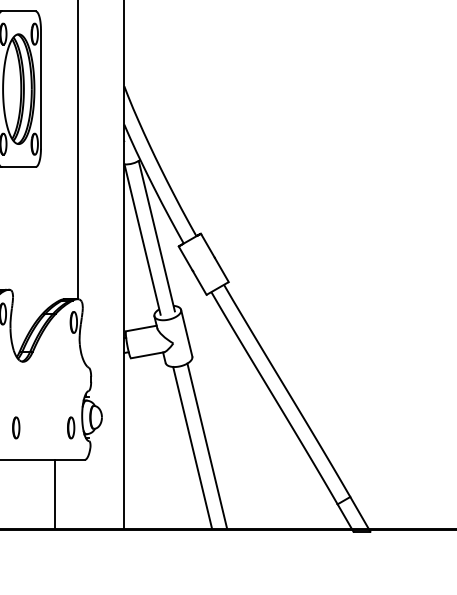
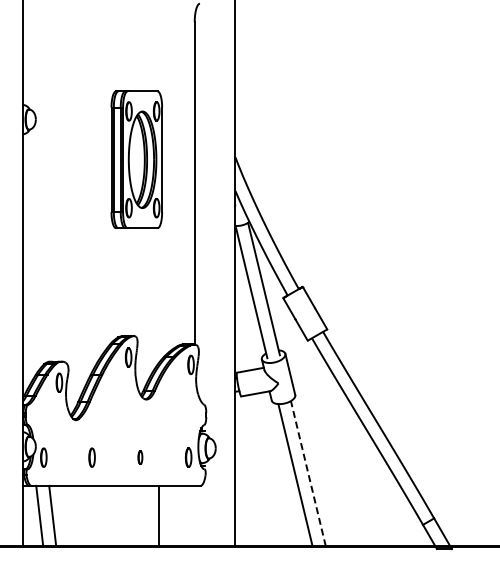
part: (16, 427) -> (140, 457), size x0.7
line: (207, 445) -> (308, 473), solid -> dashed
line: (55, 493) -> (159, 515), moved

